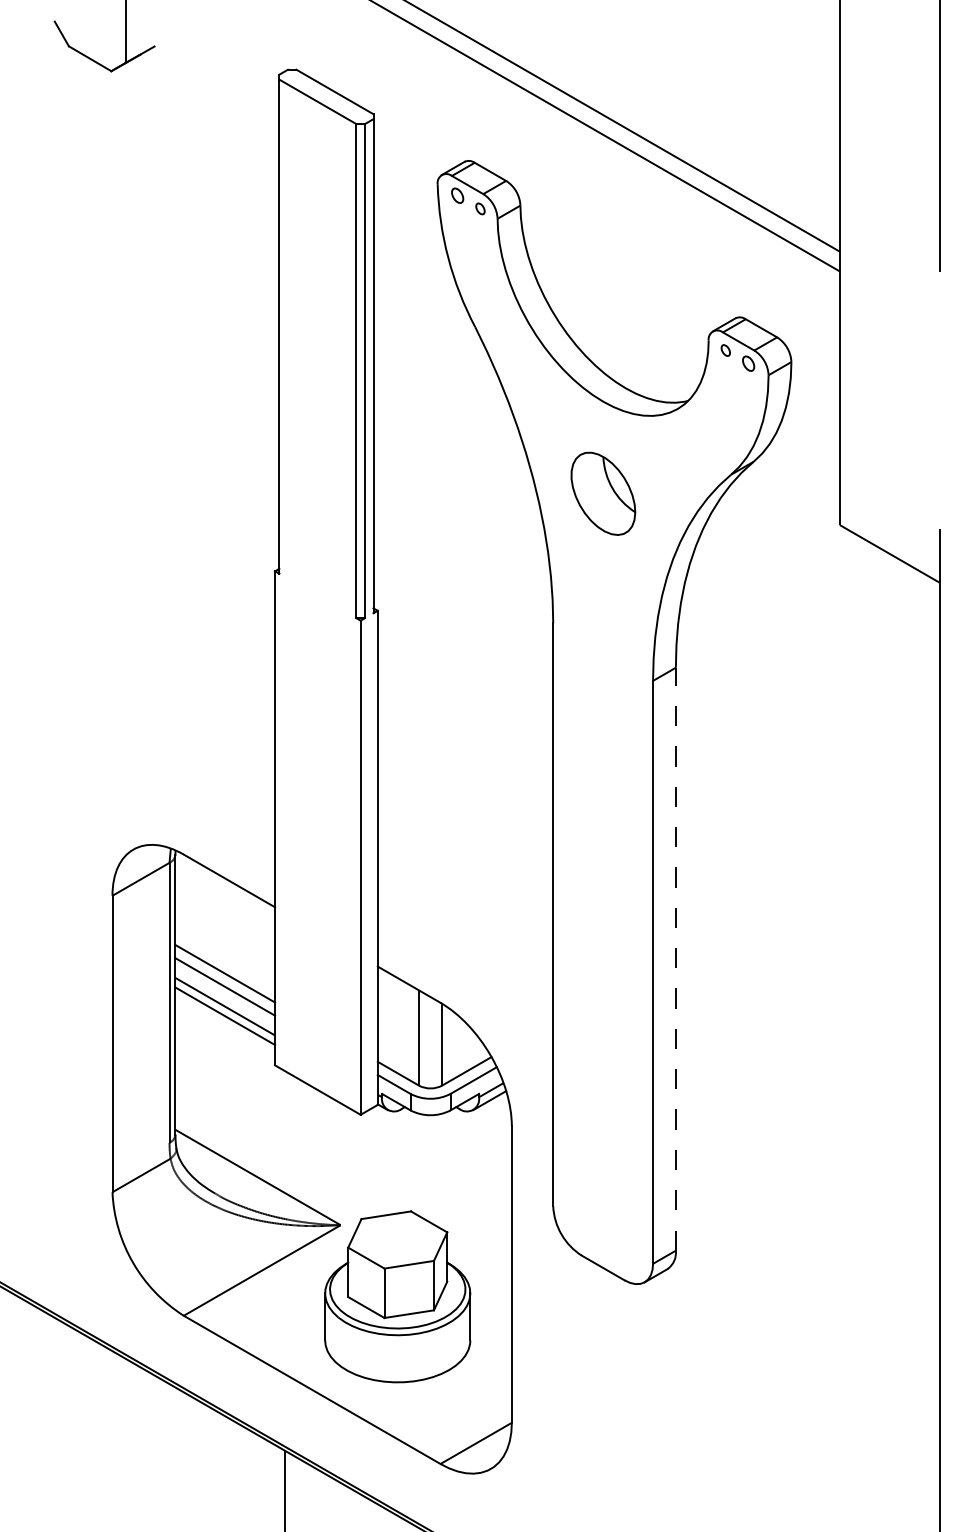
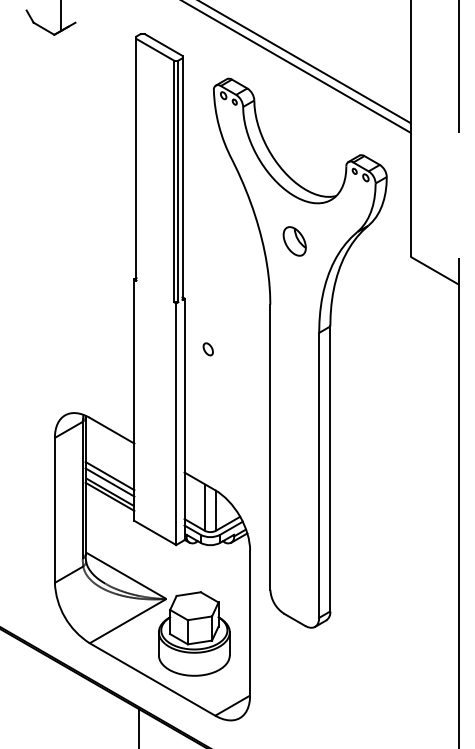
part: (602, 493) -> (294, 241), size x0.71
part: (424, 714) -> (207, 349), added
line: (676, 958) -> (330, 468), dashed -> solid

